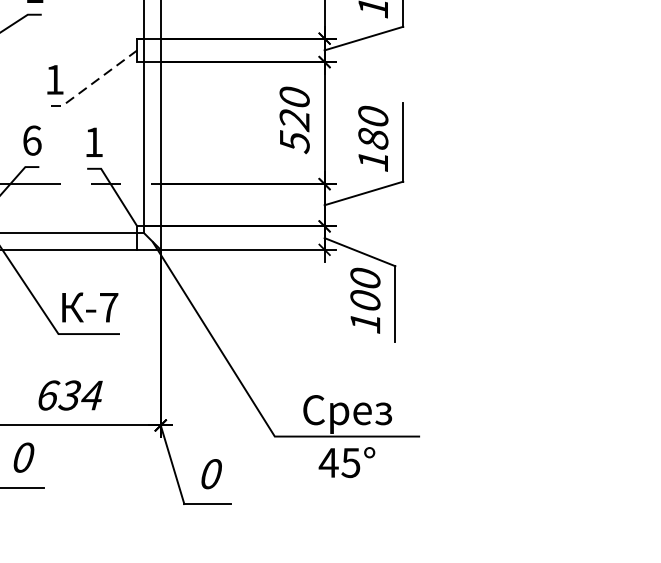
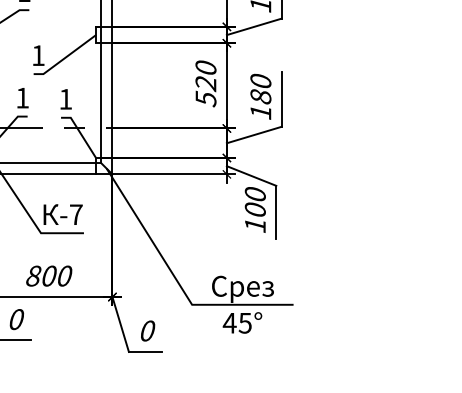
line: (92, 83) -> (64, 58), dashed -> solid
text: (31, 139) -> (22, 97), 6 -> 1
text: (70, 394) -> (49, 275), 634 -> 800

